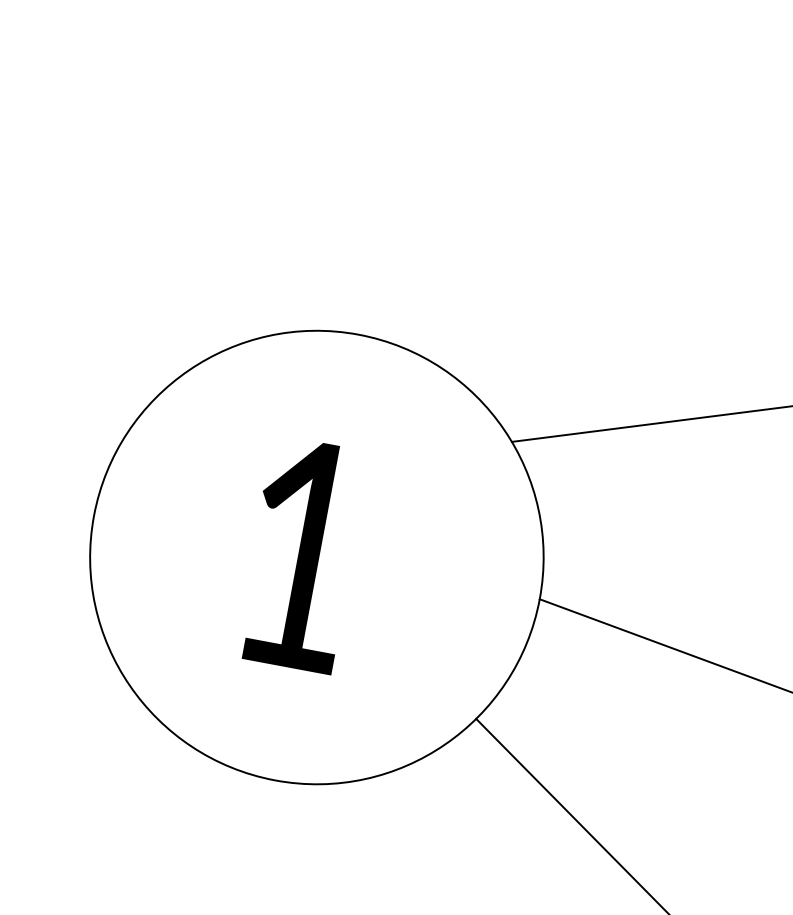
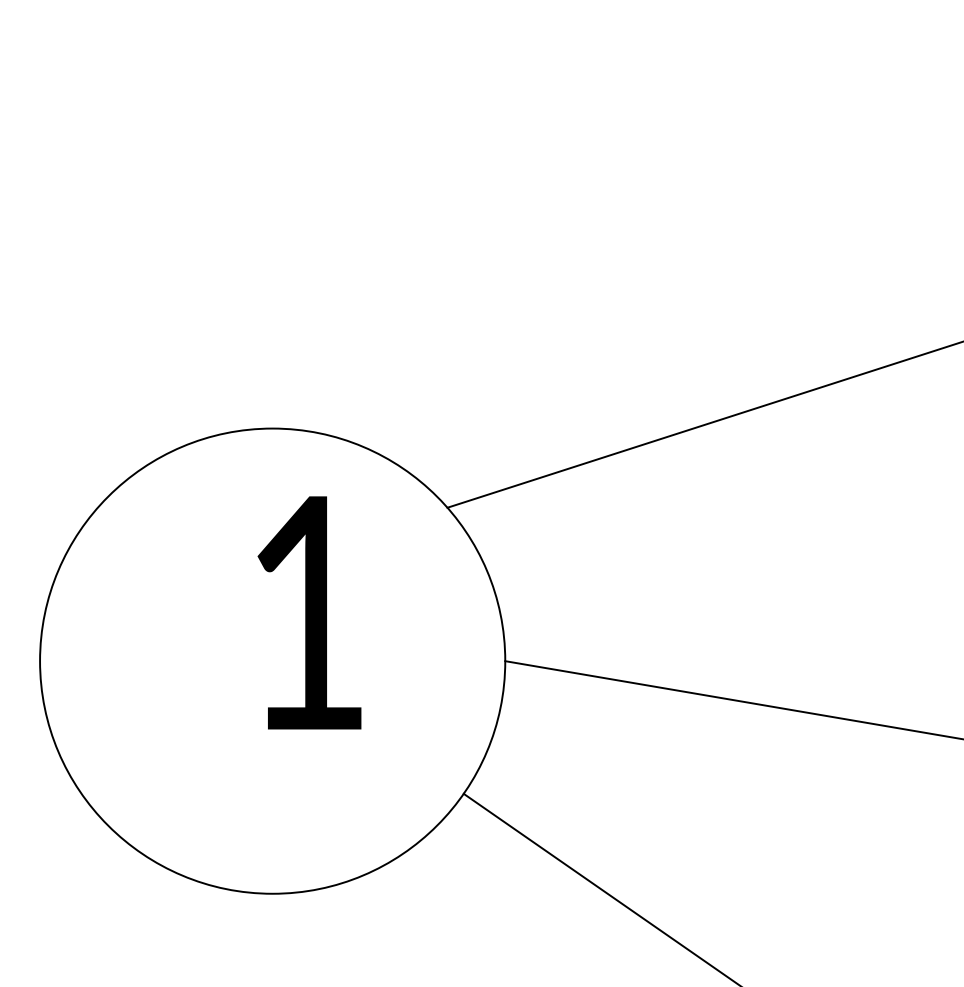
text: (302, 554) -> (309, 612), moved

